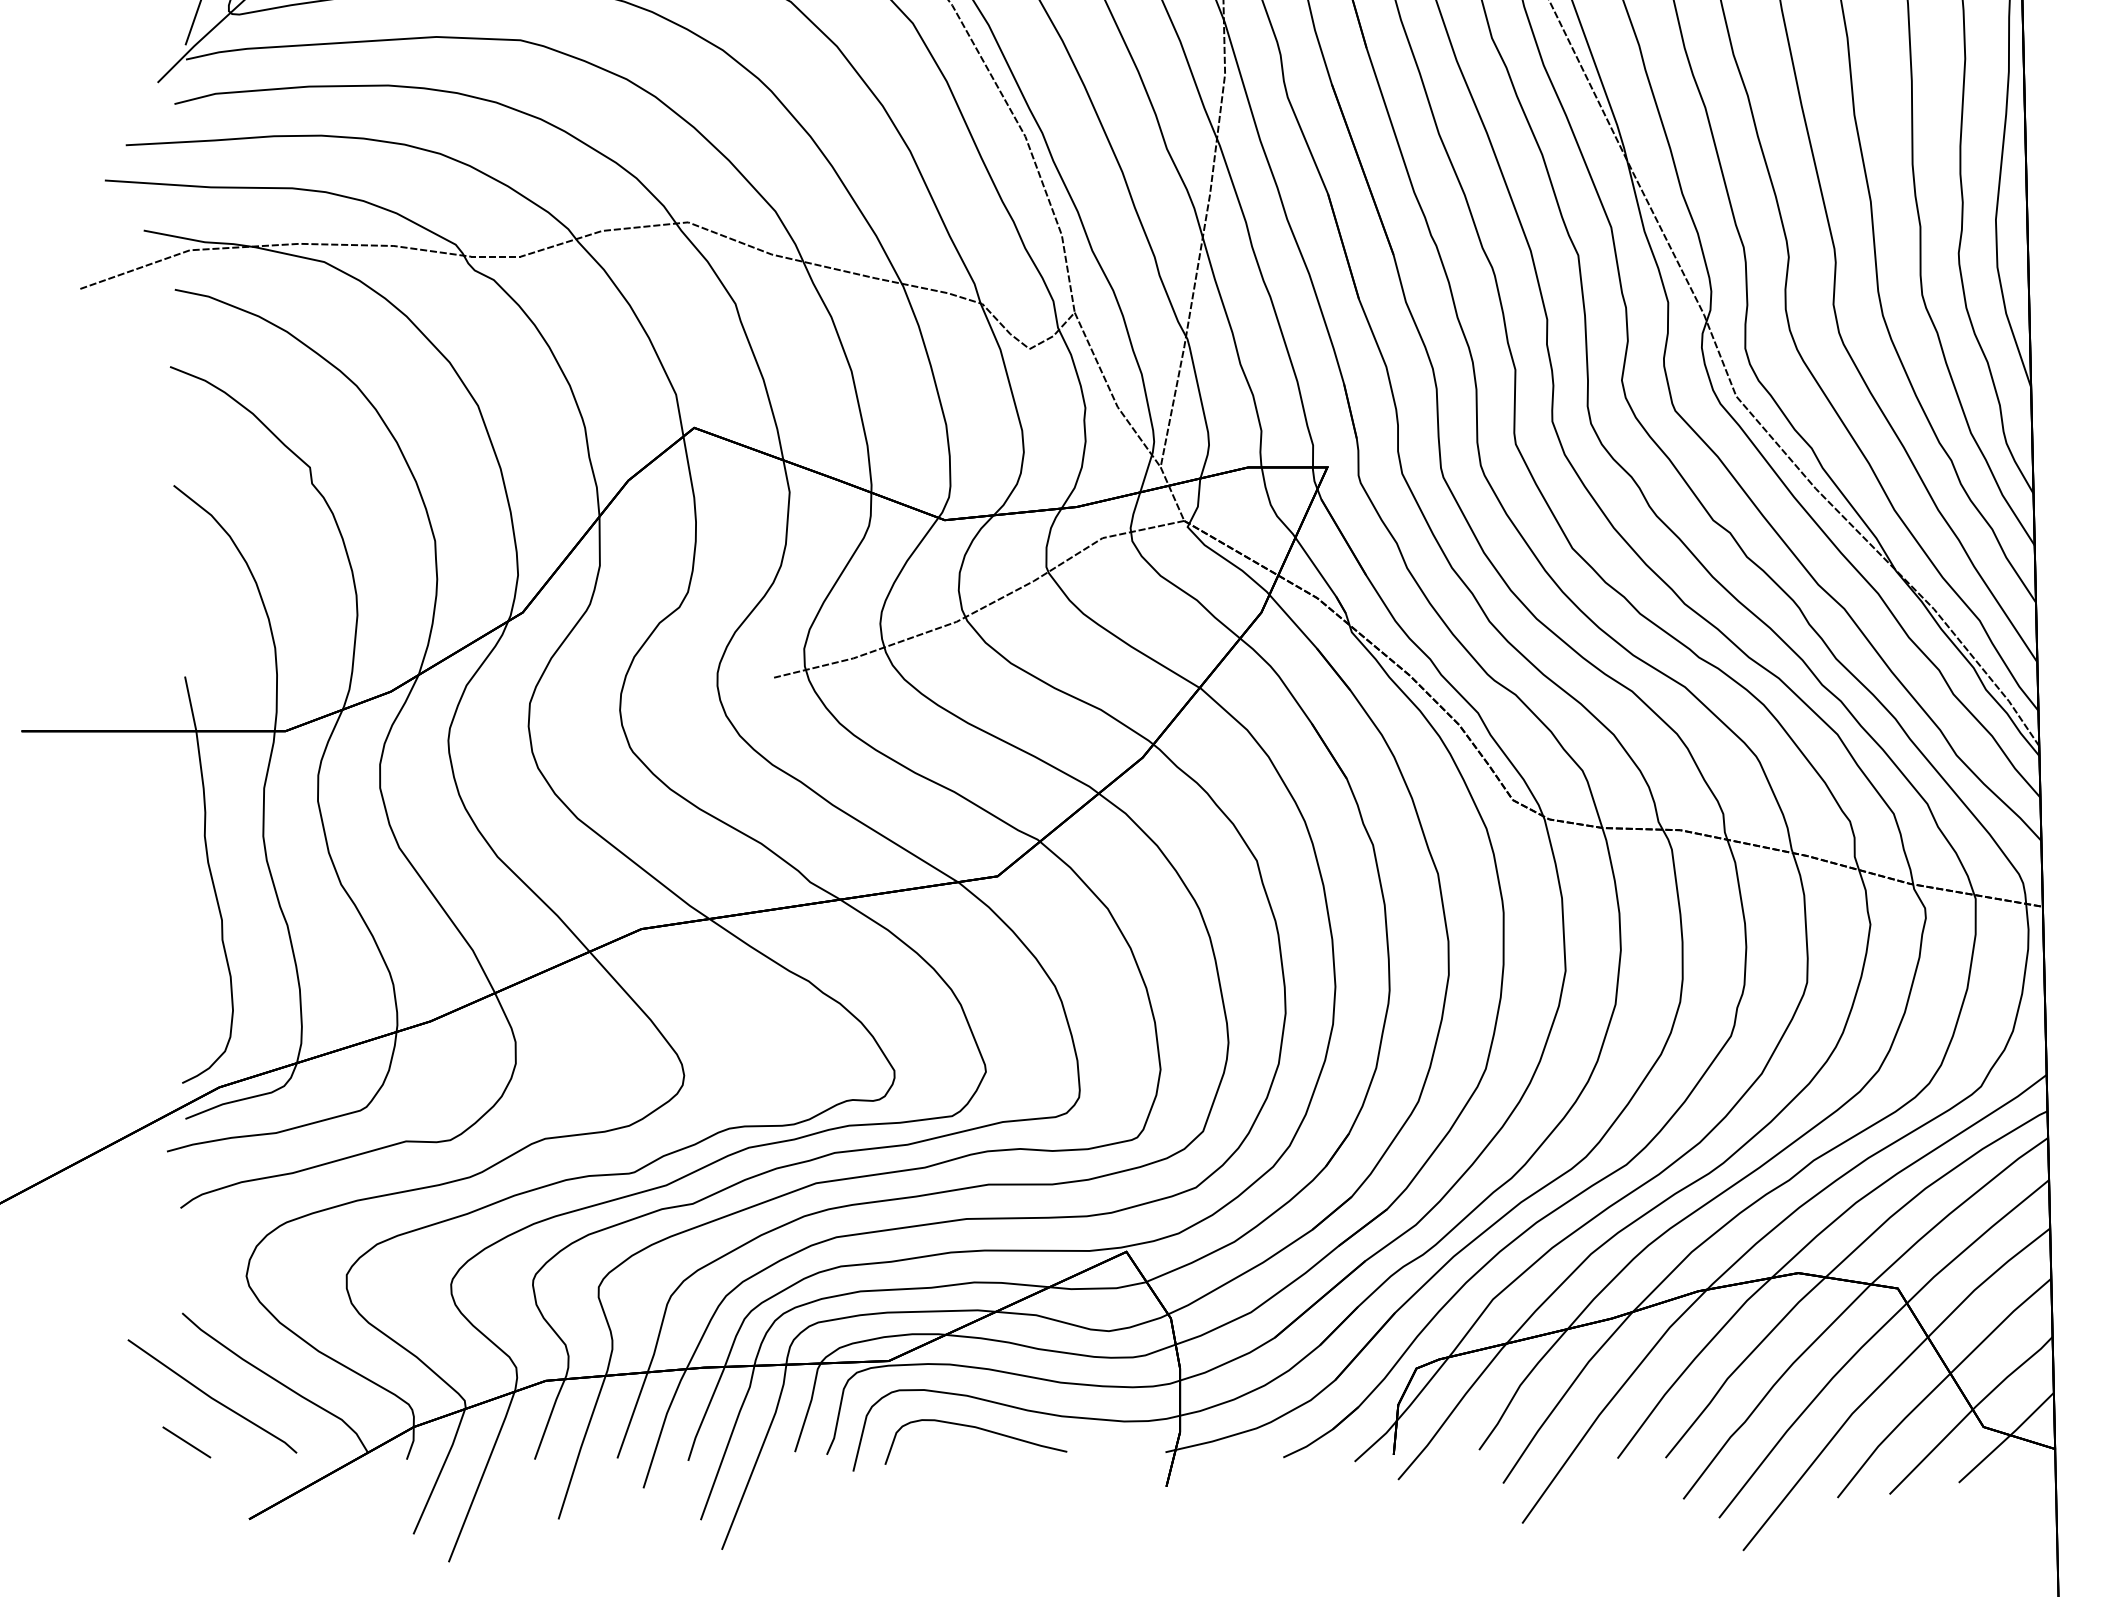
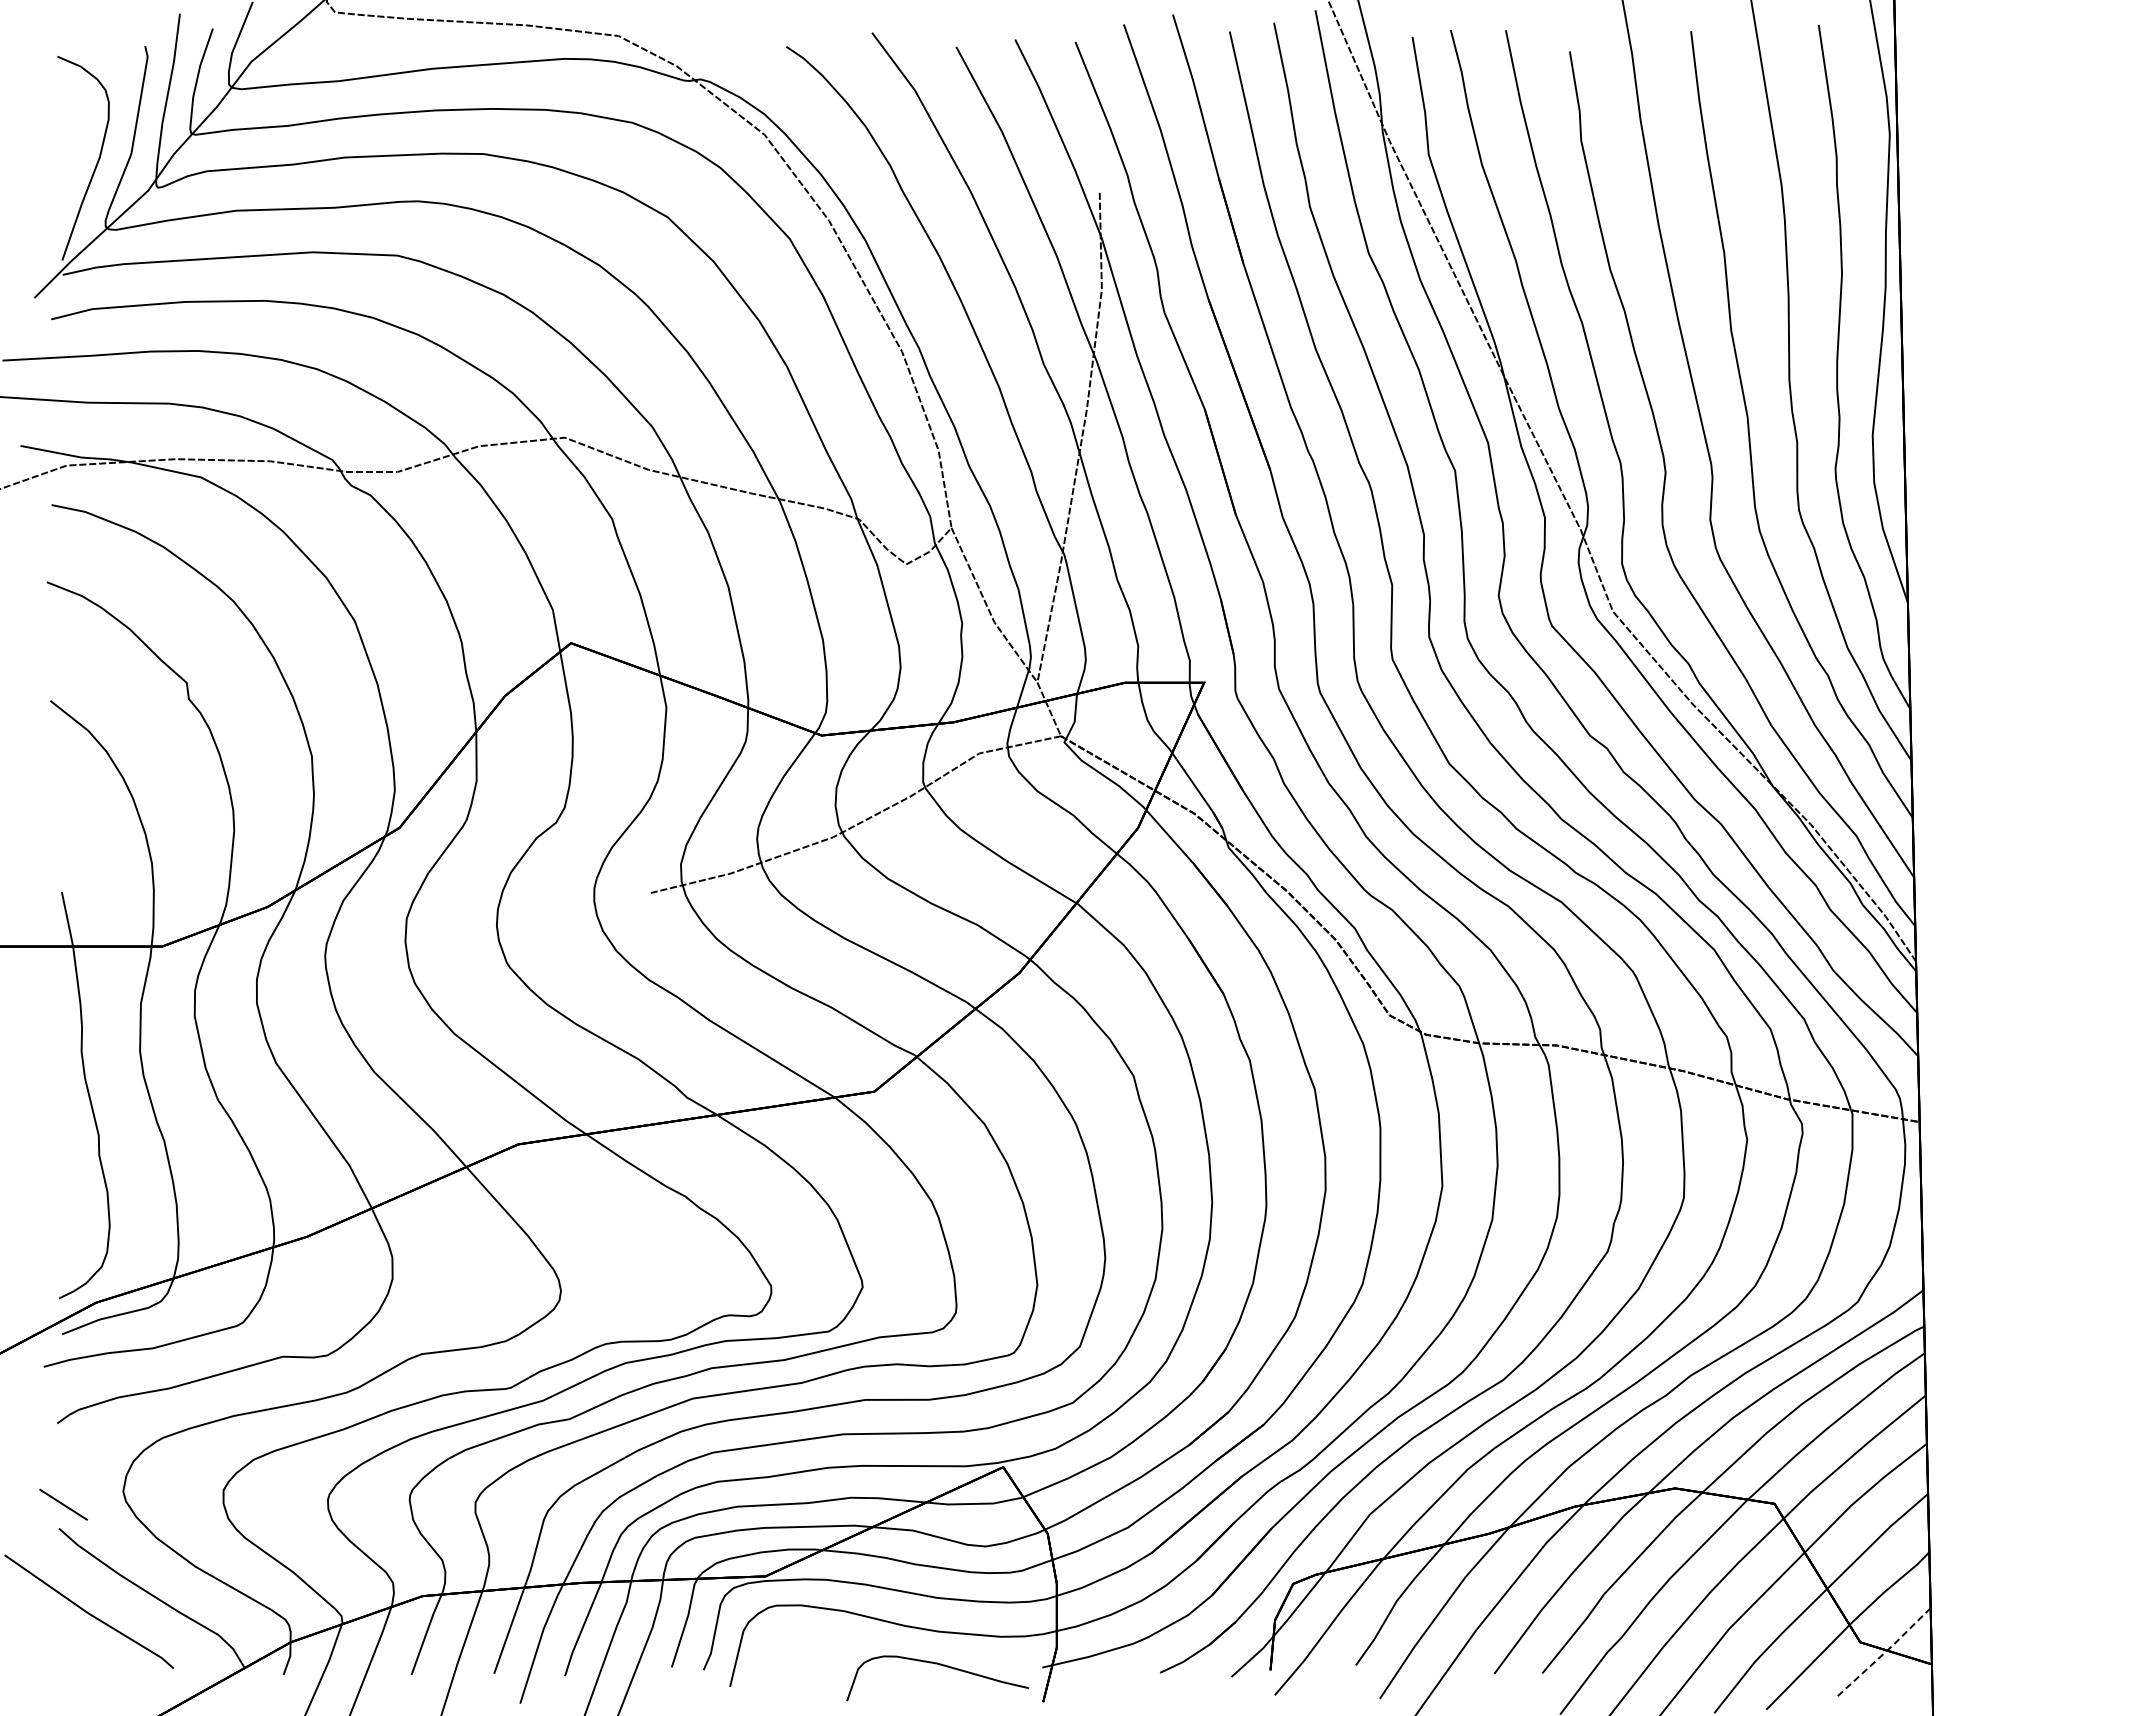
curve: (977, 1429) -> (939, 1665), moved
line: (2007, 1437) -> (1884, 1652), solid -> dashed
line: (186, 1442) -> (63, 1504), moved

